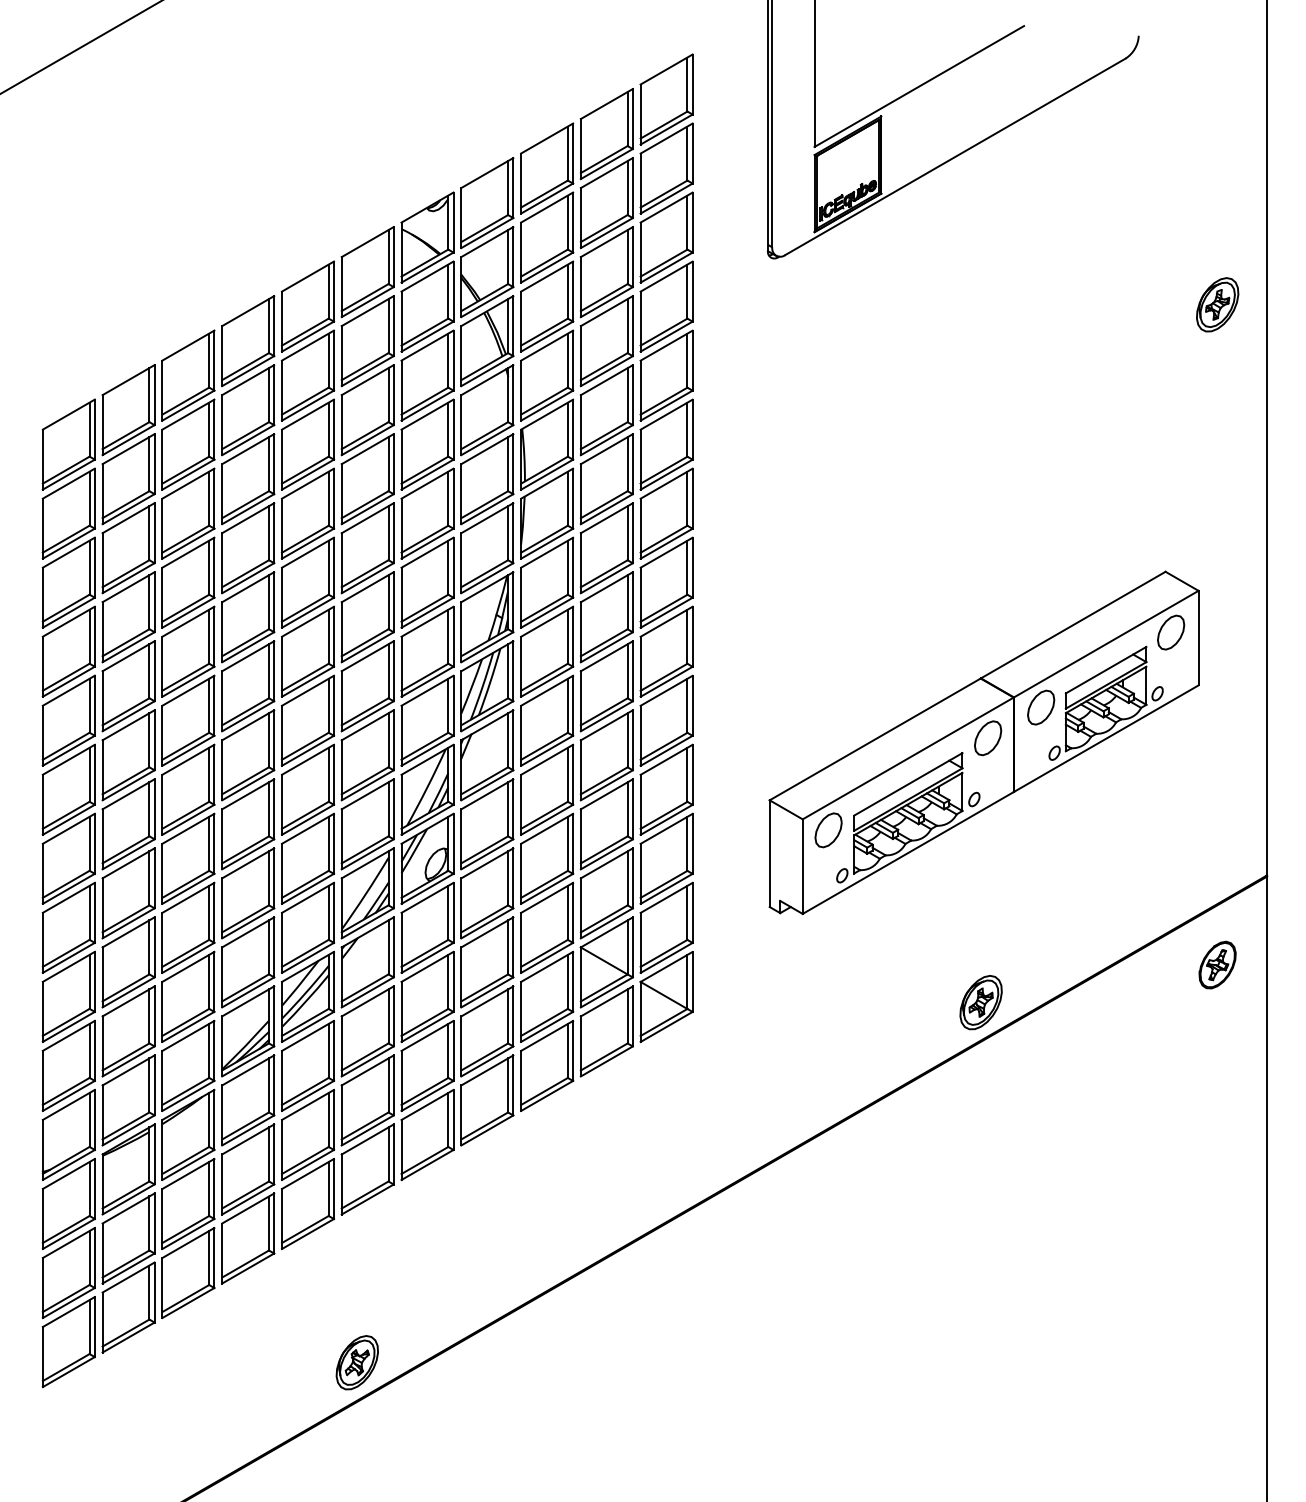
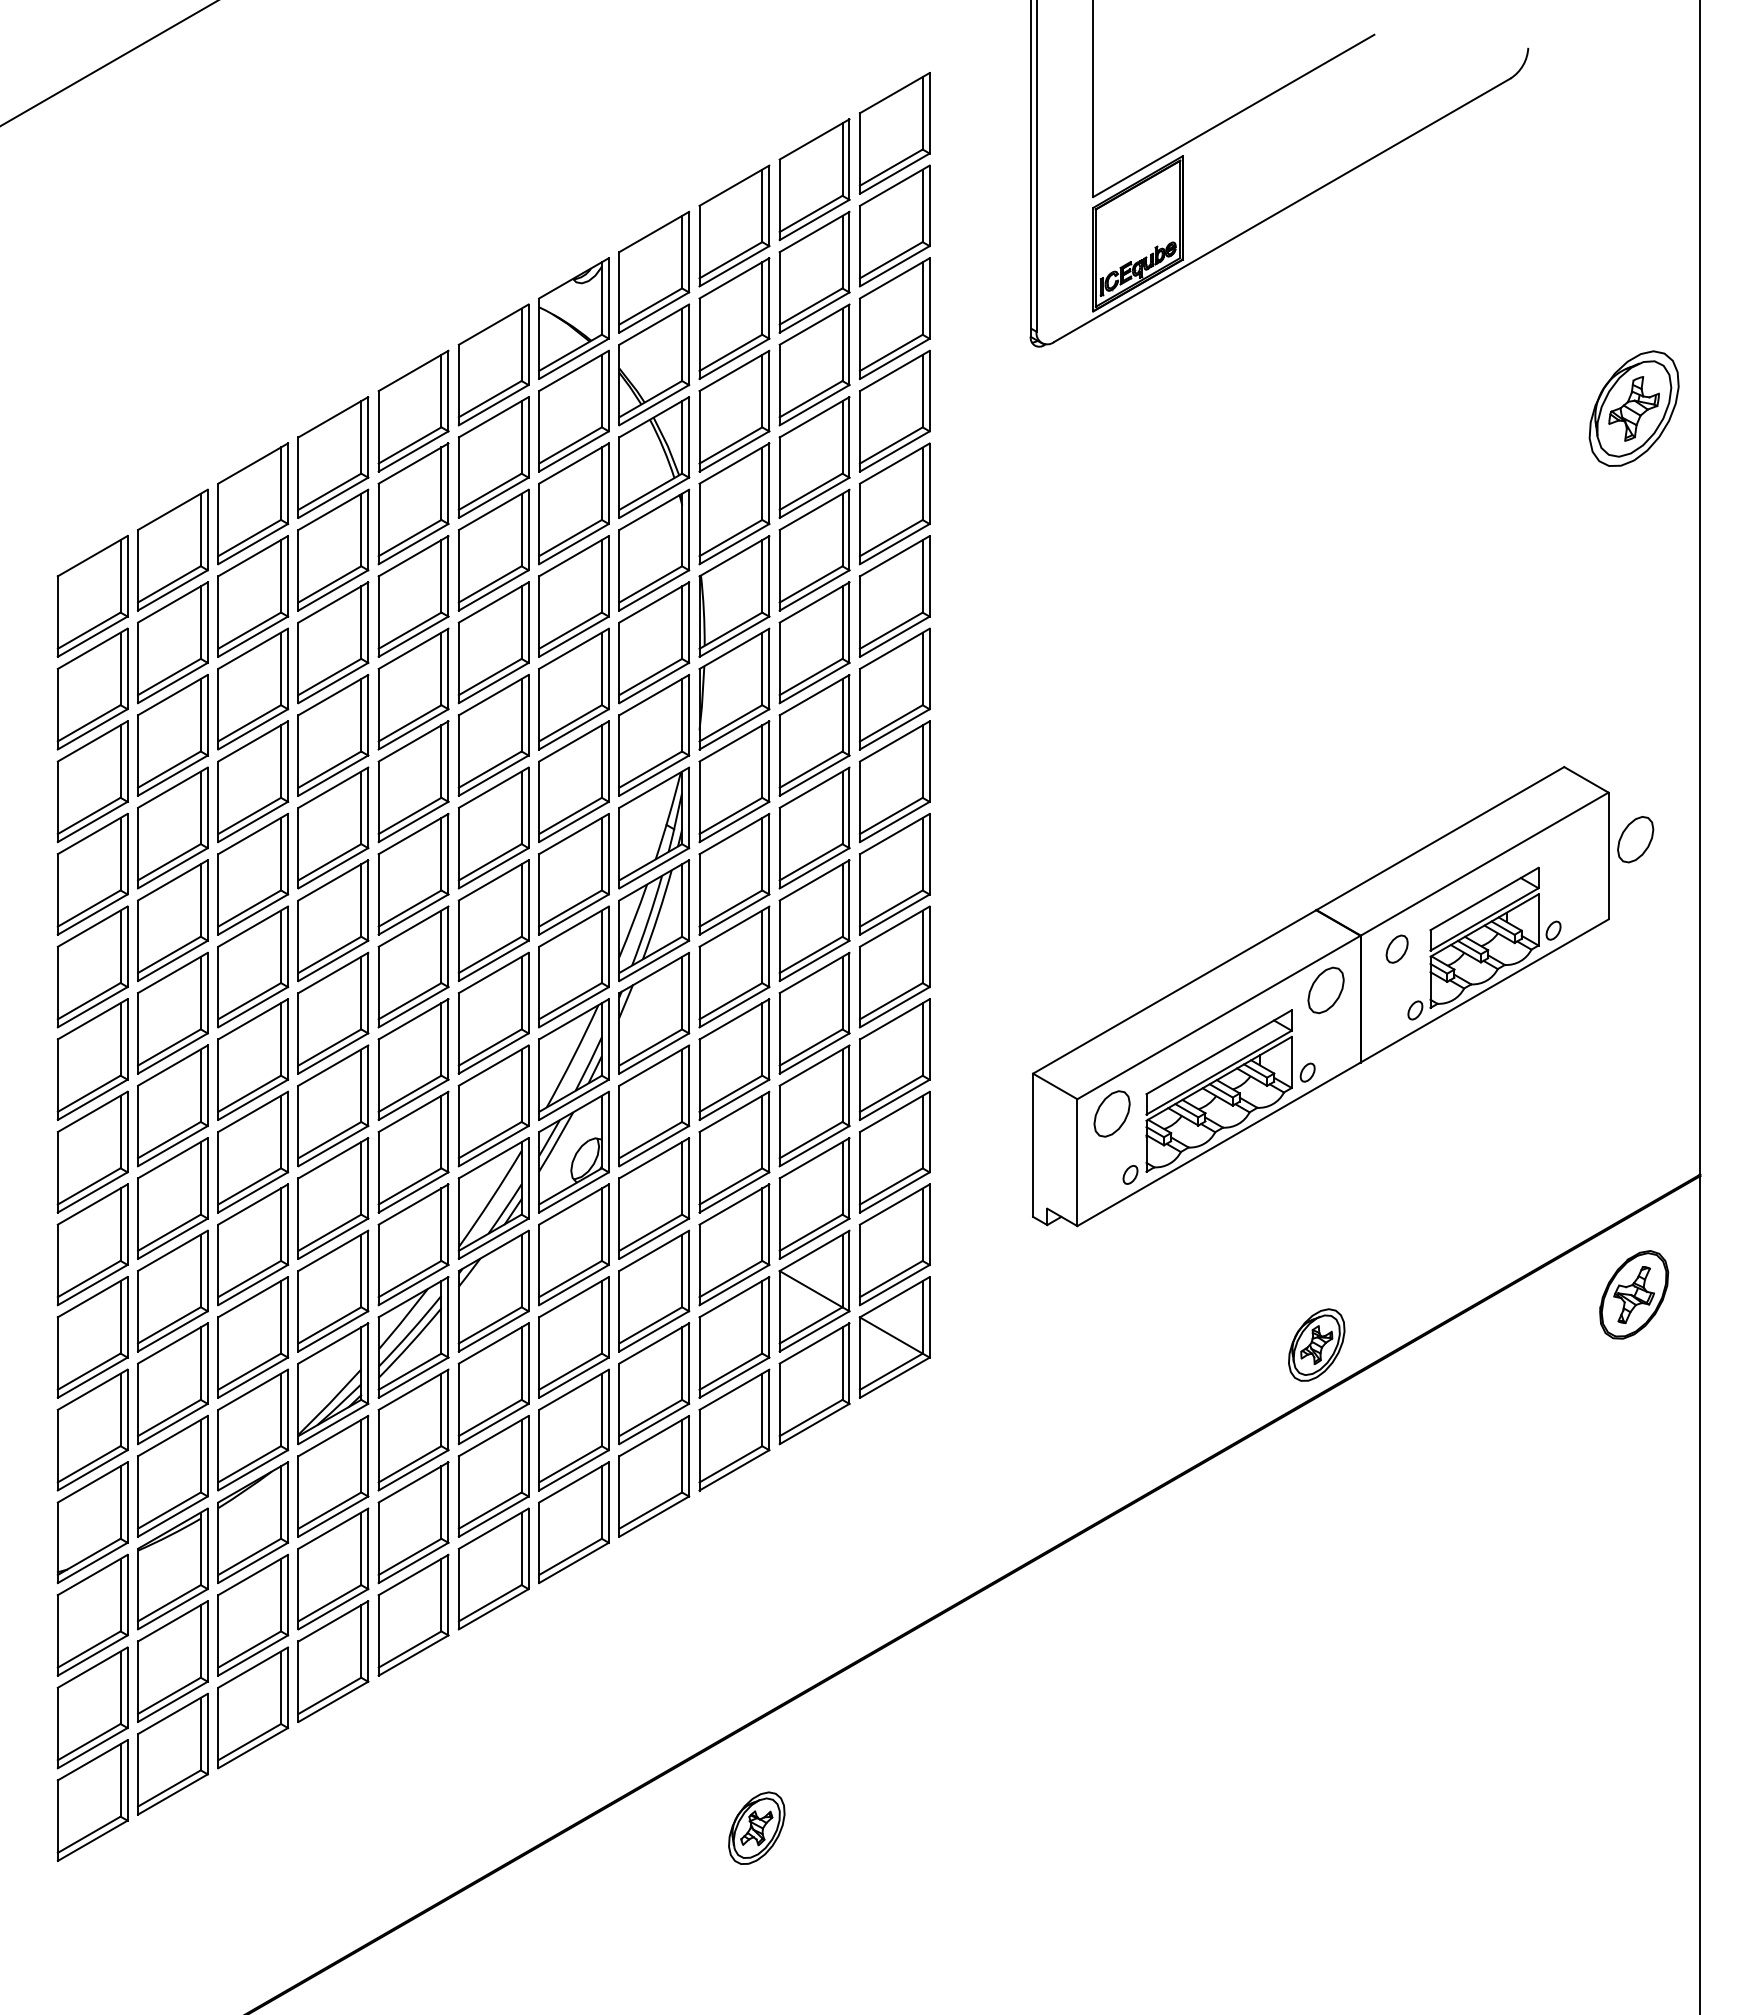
part: (1217, 304) -> (1633, 408), size x1.6
part: (1170, 632) -> (1635, 839), moved
part: (1040, 707) -> (1396, 948), size x0.6
part: (1217, 964) -> (1633, 1294), size x1.4
part: (357, 1362) -> (756, 1827), moved

